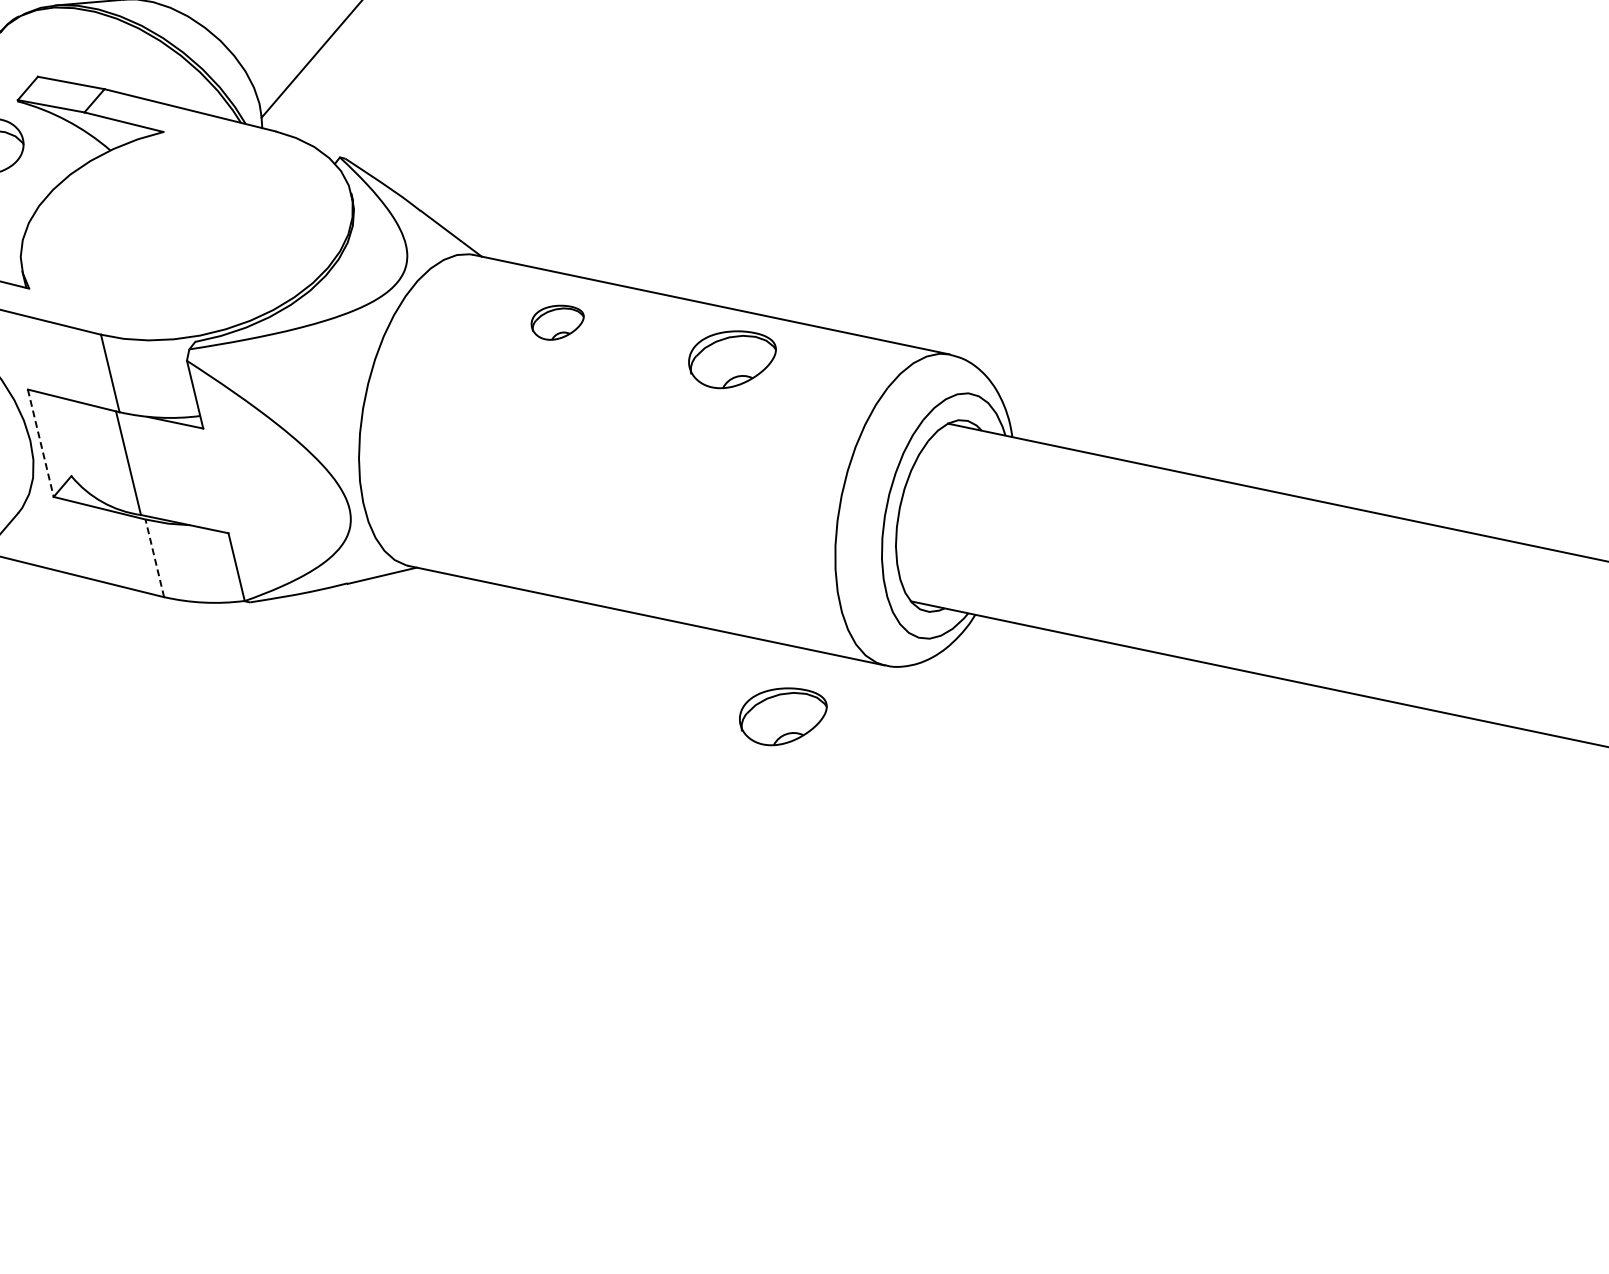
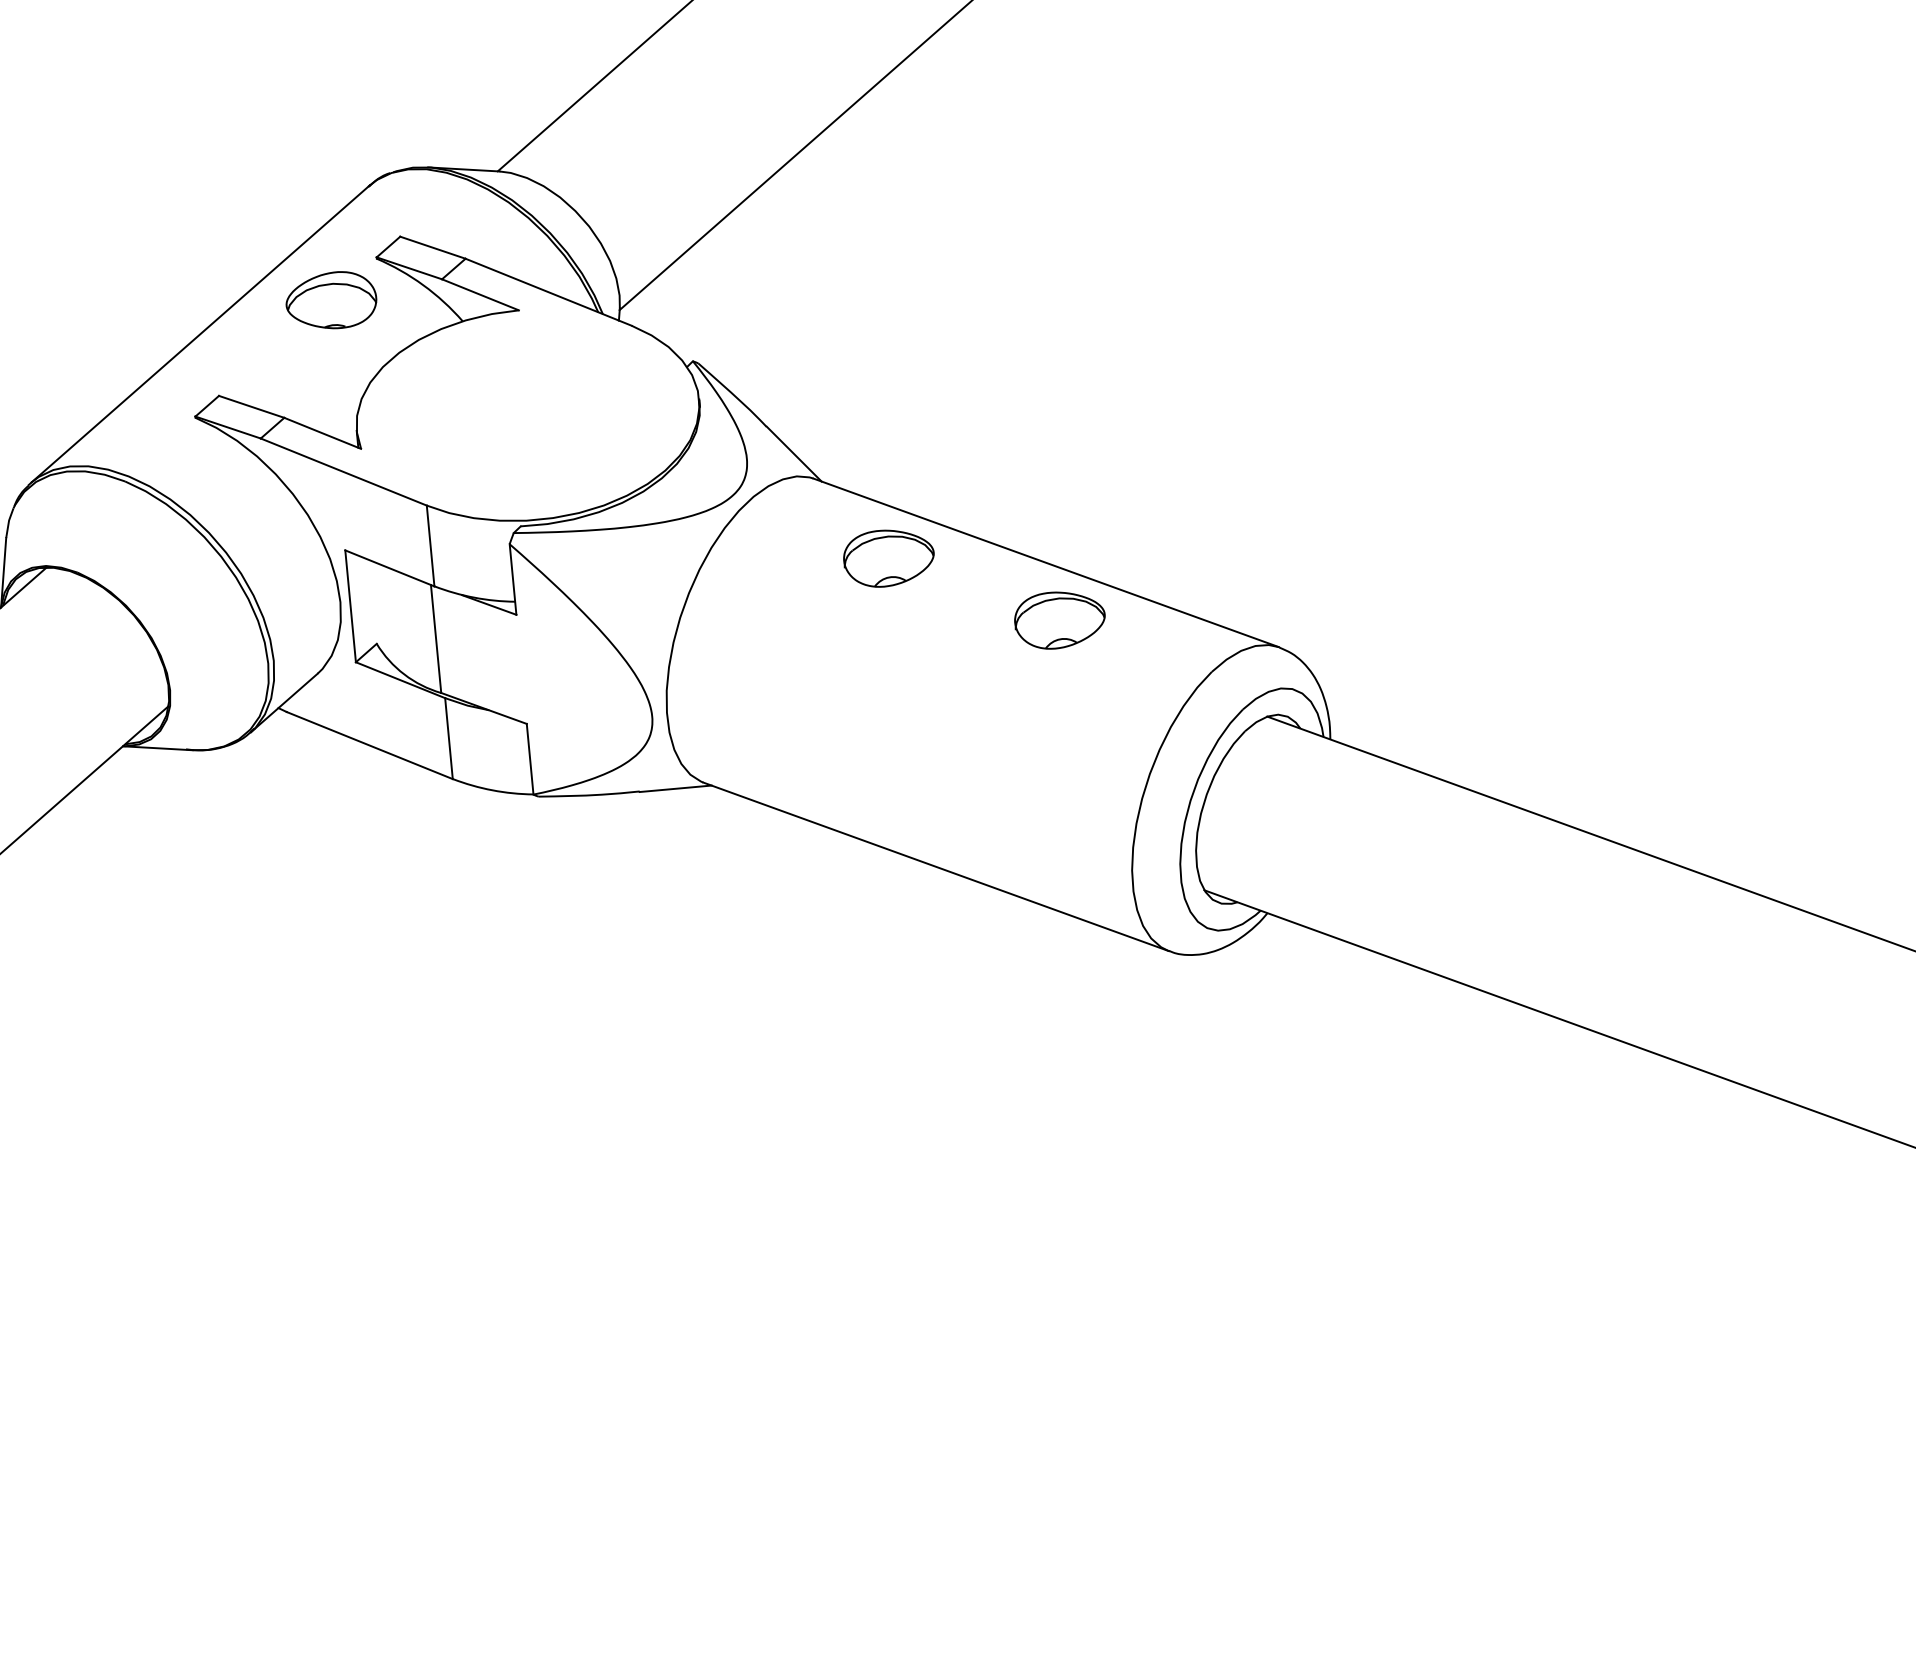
part: (557, 322) -> (888, 558), size x1.67
line: (40, 443) -> (350, 606), dashed -> solid
line: (154, 558) -> (448, 738), dashed -> solid
part: (783, 715) -> (1059, 987), removed

